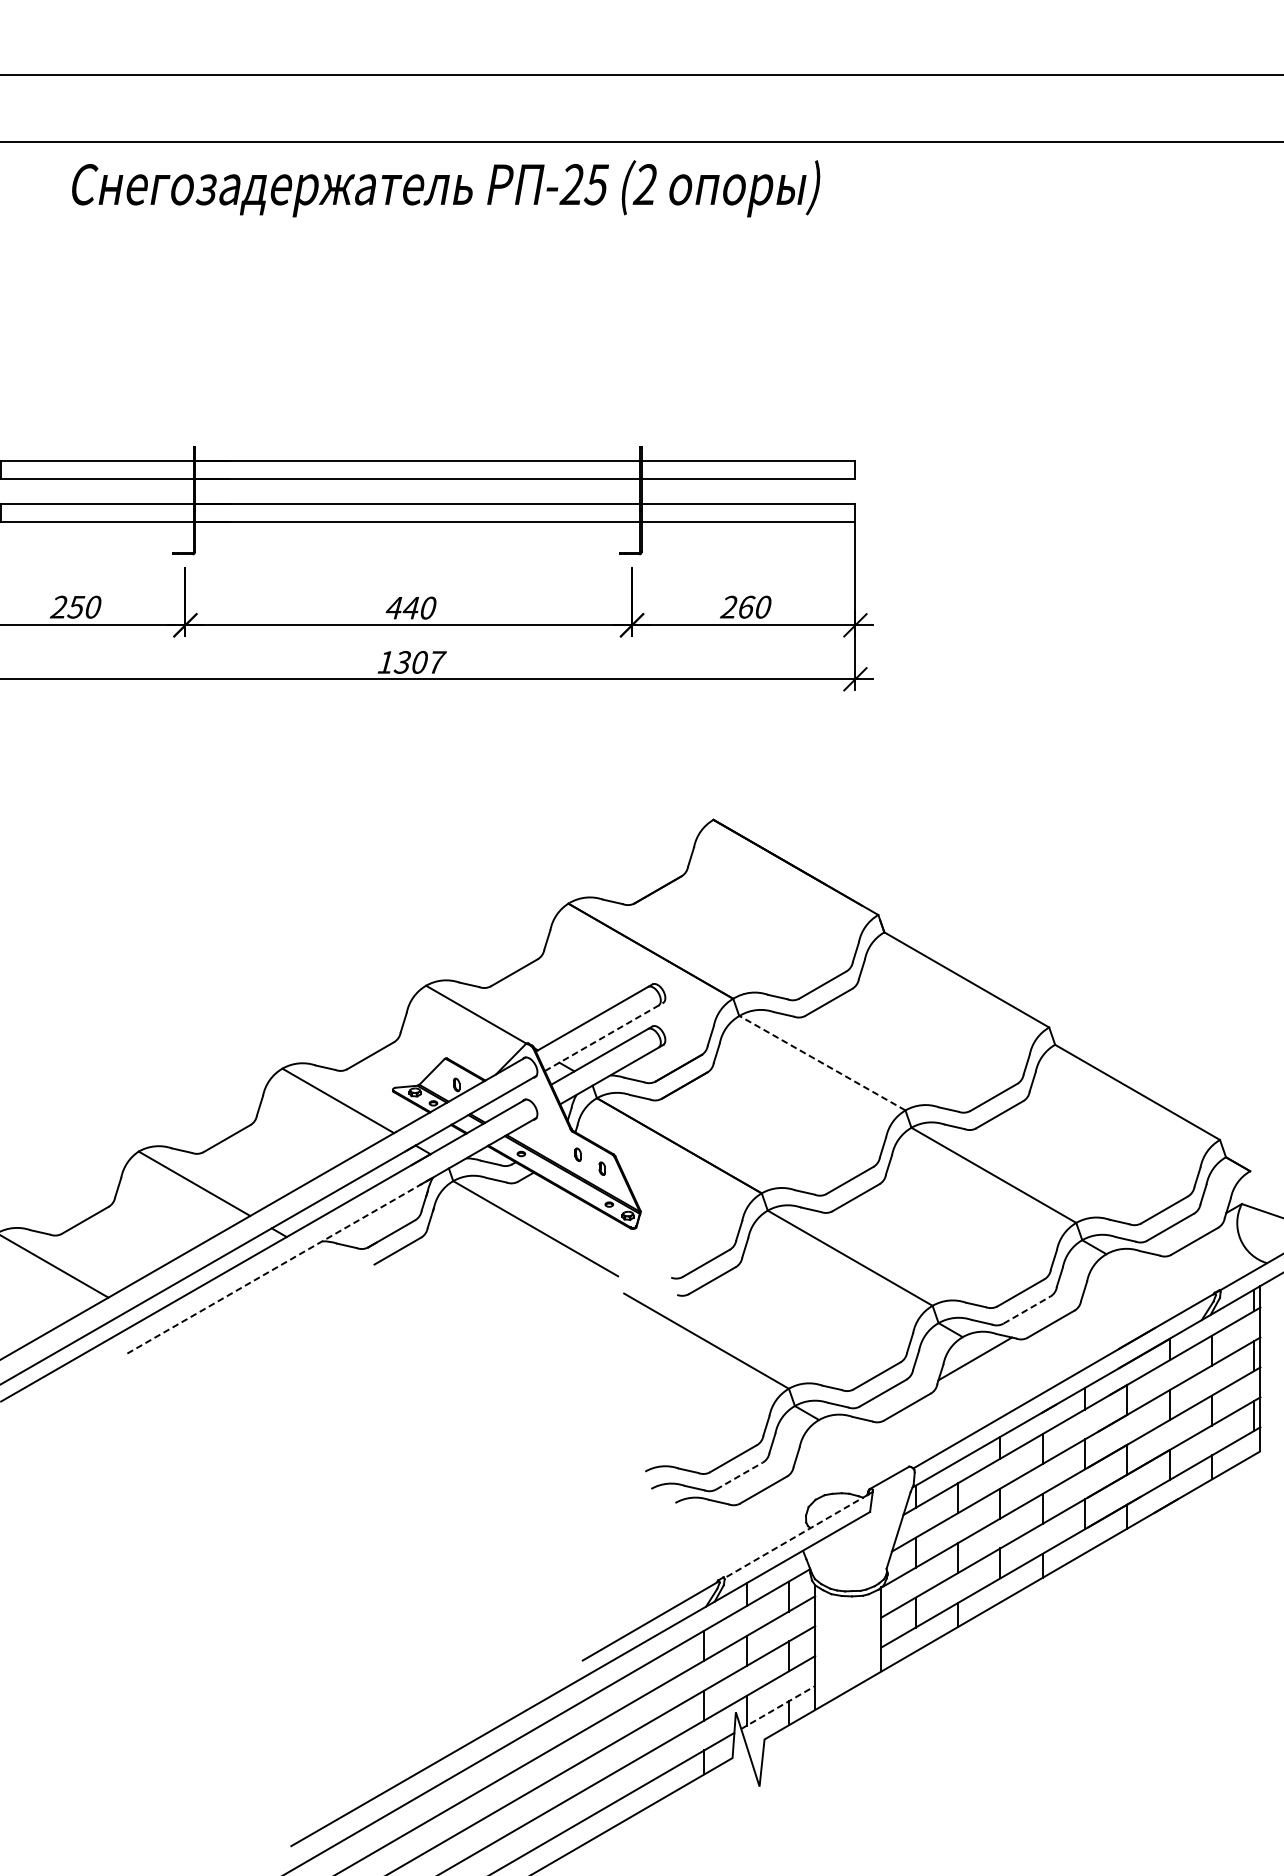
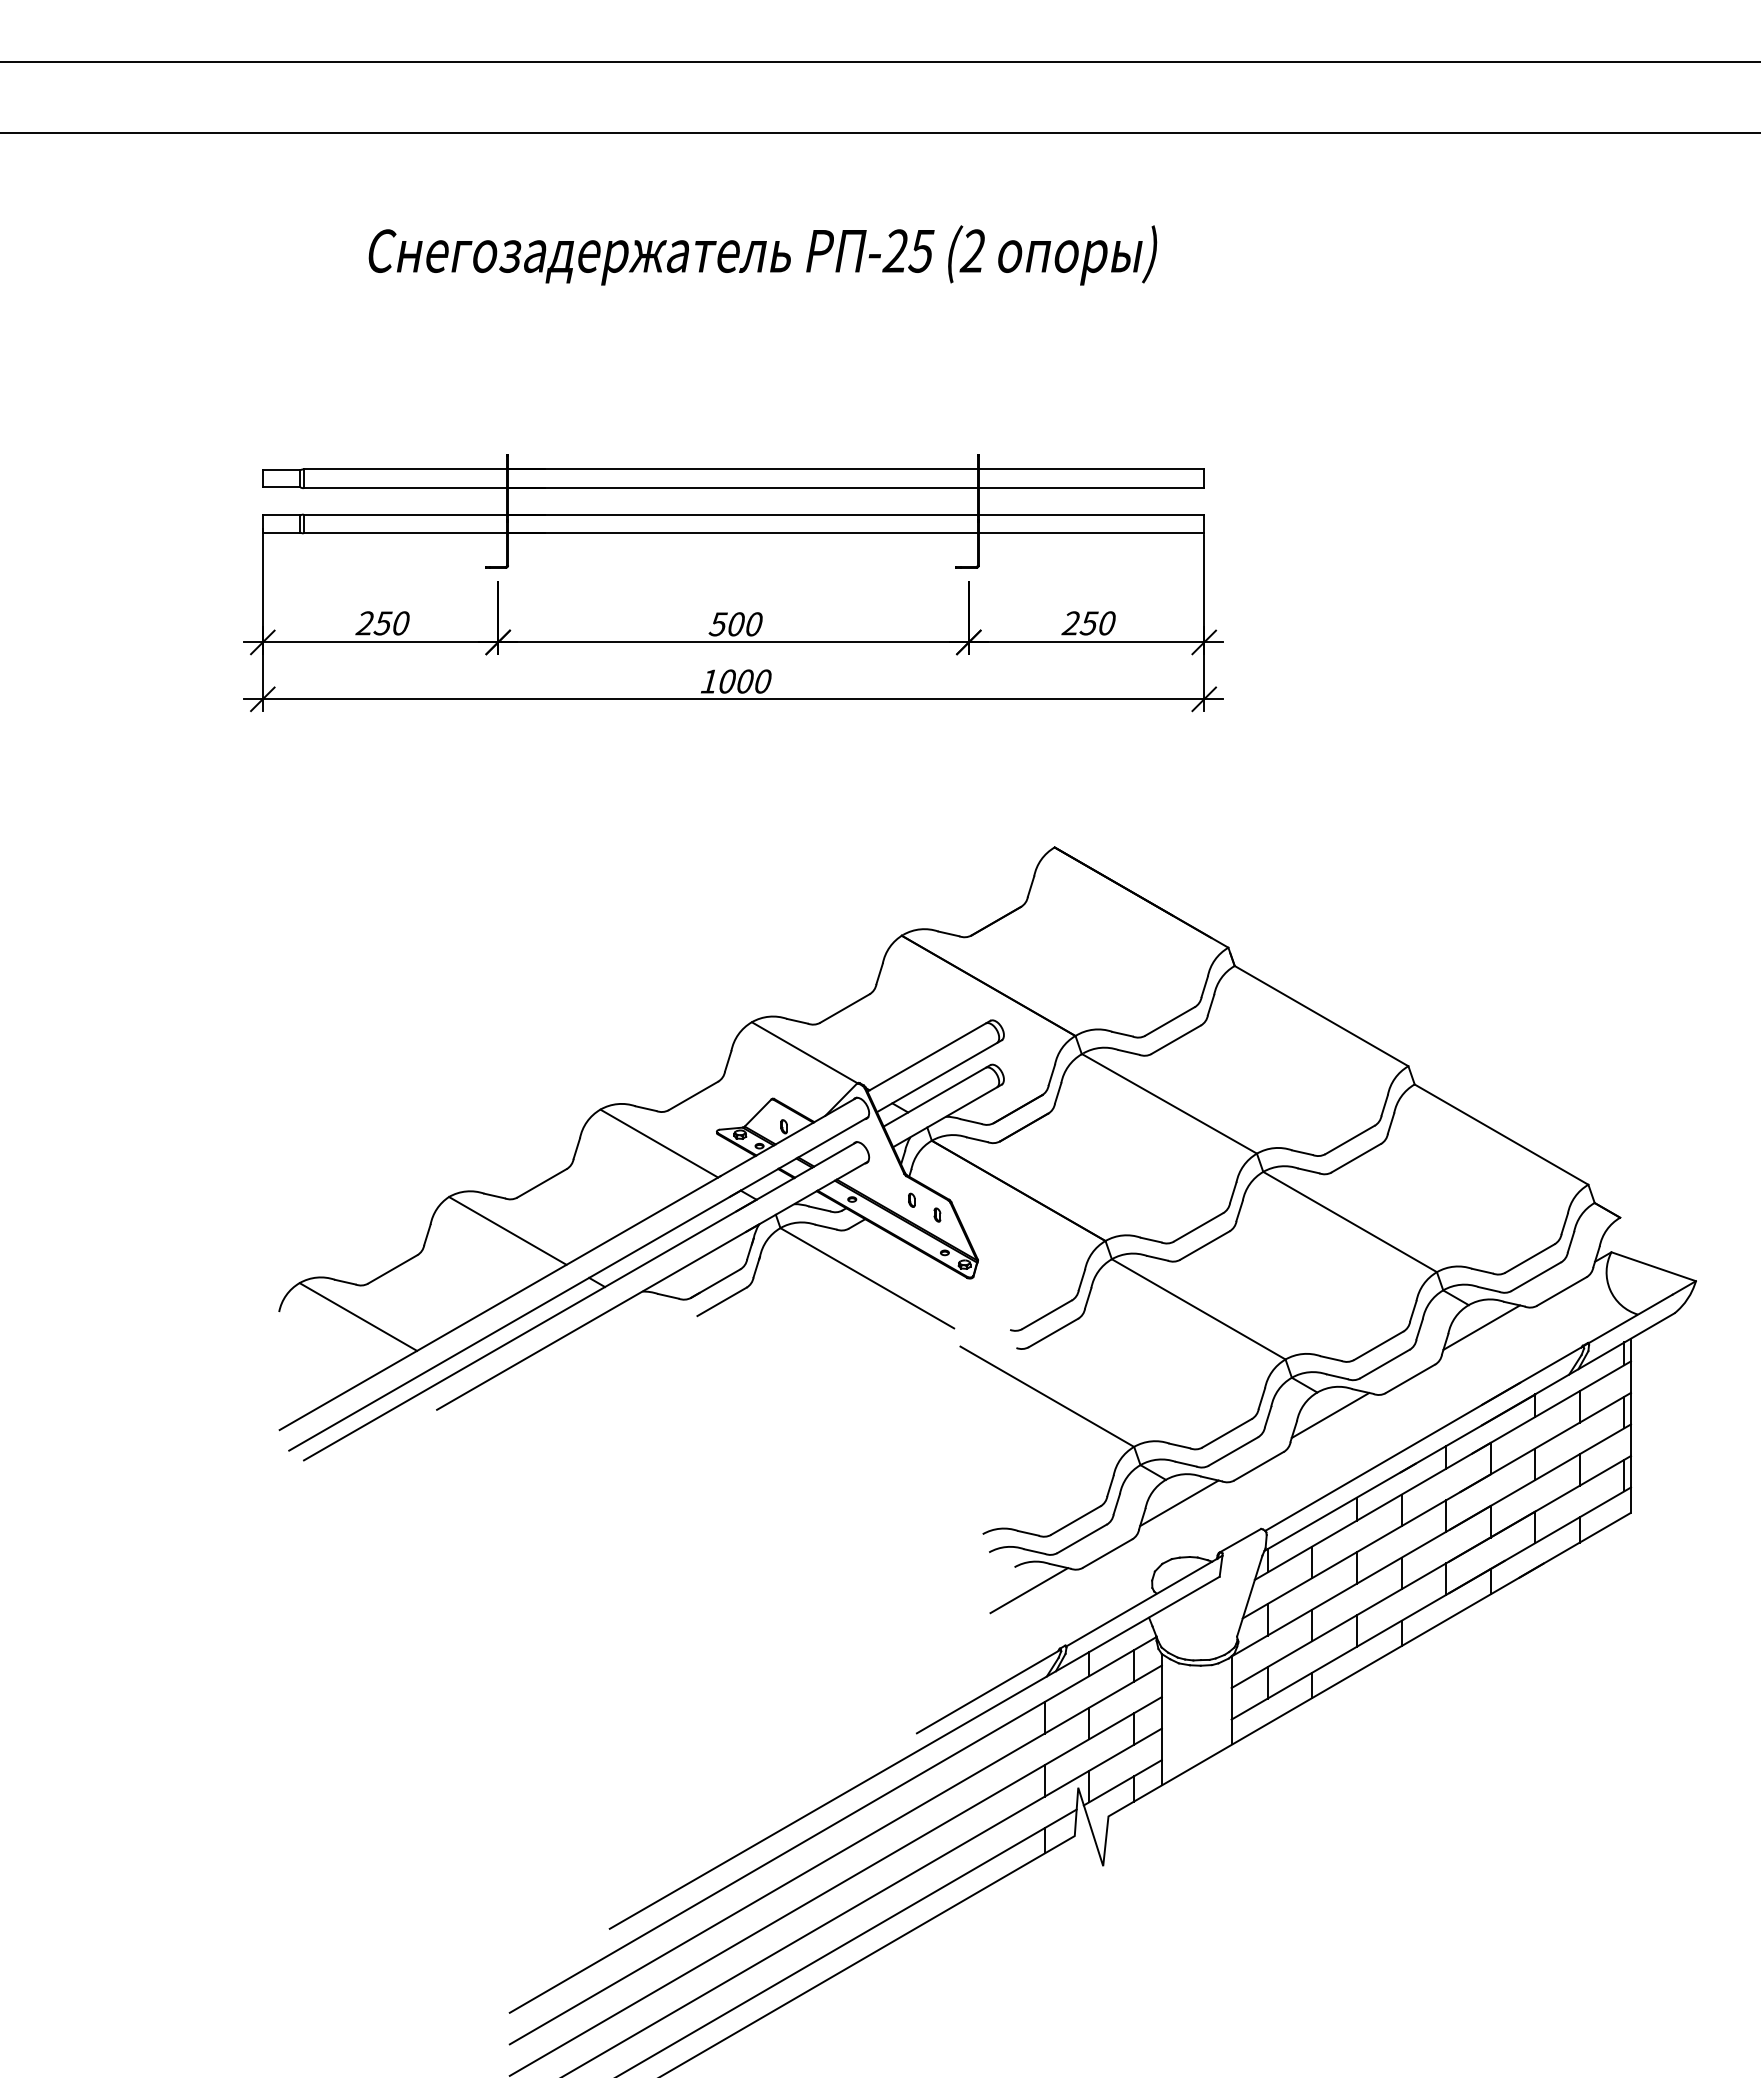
text: (445, 188) -> (762, 255), moved
text: (746, 607) -> (1089, 623), 260 -> 250
text: (402, 608) -> (726, 624), 440 -> 500
text: (420, 662) -> (745, 681), 1307 -> 1000
line: (604, 1036) -> (939, 1075), dashed -> solid
line: (822, 1062) -> (1169, 1103), dashed -> solid
line: (280, 1265) -> (598, 1317), dashed -> solid
line: (1118, 1275) -> (1481, 1327), added
line: (1027, 1309) -> (1385, 1363), dashed -> solid
line: (831, 1442) -> (1179, 1503), added
line: (739, 1475) -> (1082, 1538), dashed -> solid
line: (689, 1525) -> (1029, 1590), added
line: (795, 1536) -> (1141, 1602), dashed -> solid
line: (778, 1707) -> (1123, 1782), dashed -> solid

